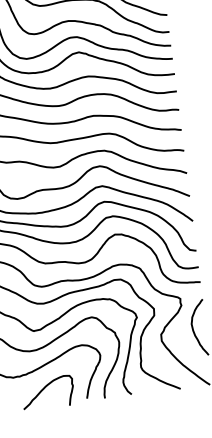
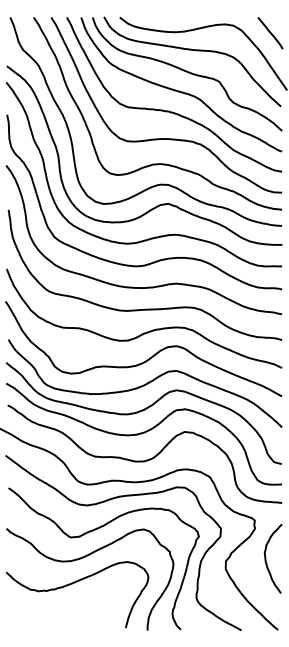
curve: (44, 389) -> (74, 610), removed

